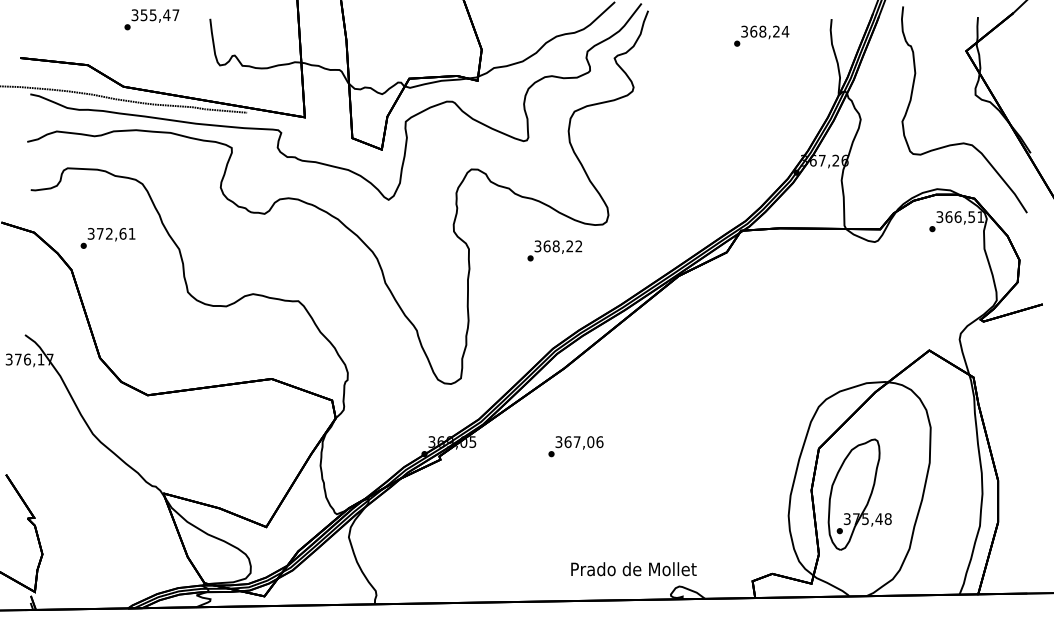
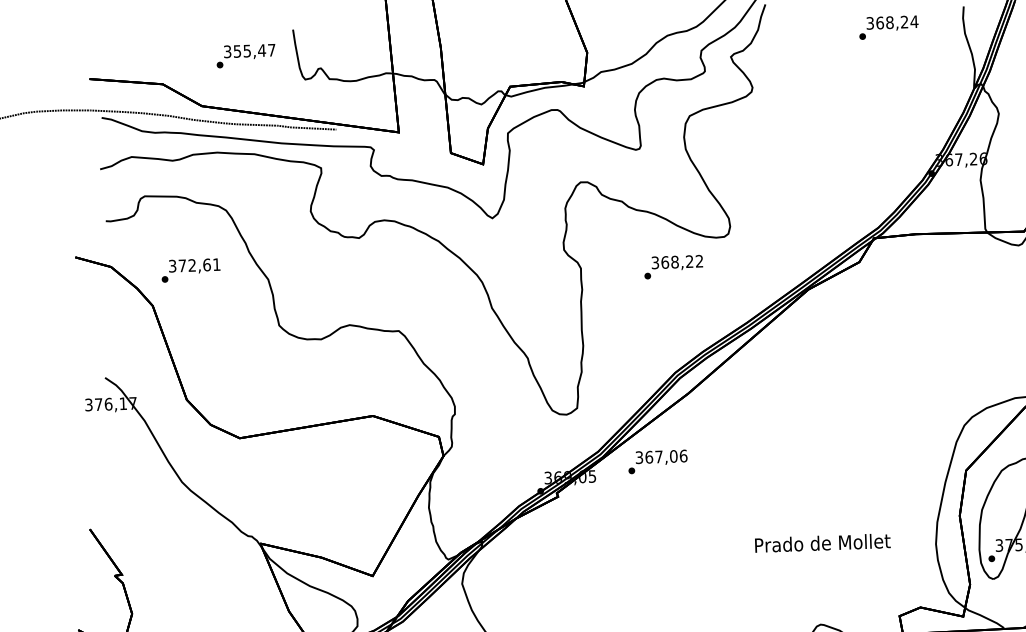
text: (151, 19) -> (245, 55), moved
text: (575, 446) -> (657, 461), moved
text: (633, 569) -> (822, 543), moved

